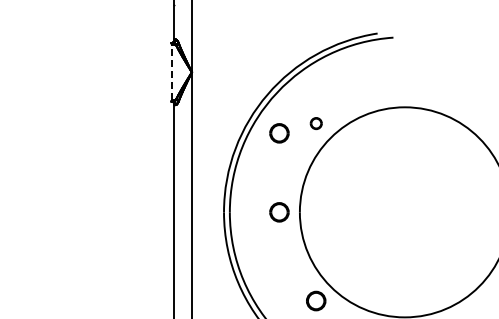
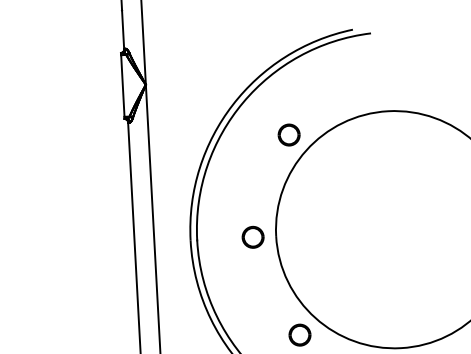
line: (171, 71) -> (122, 85), dashed -> solid
part: (316, 123) -> (289, 134), size x1.67
part: (279, 133) -> (248, 148), removed

